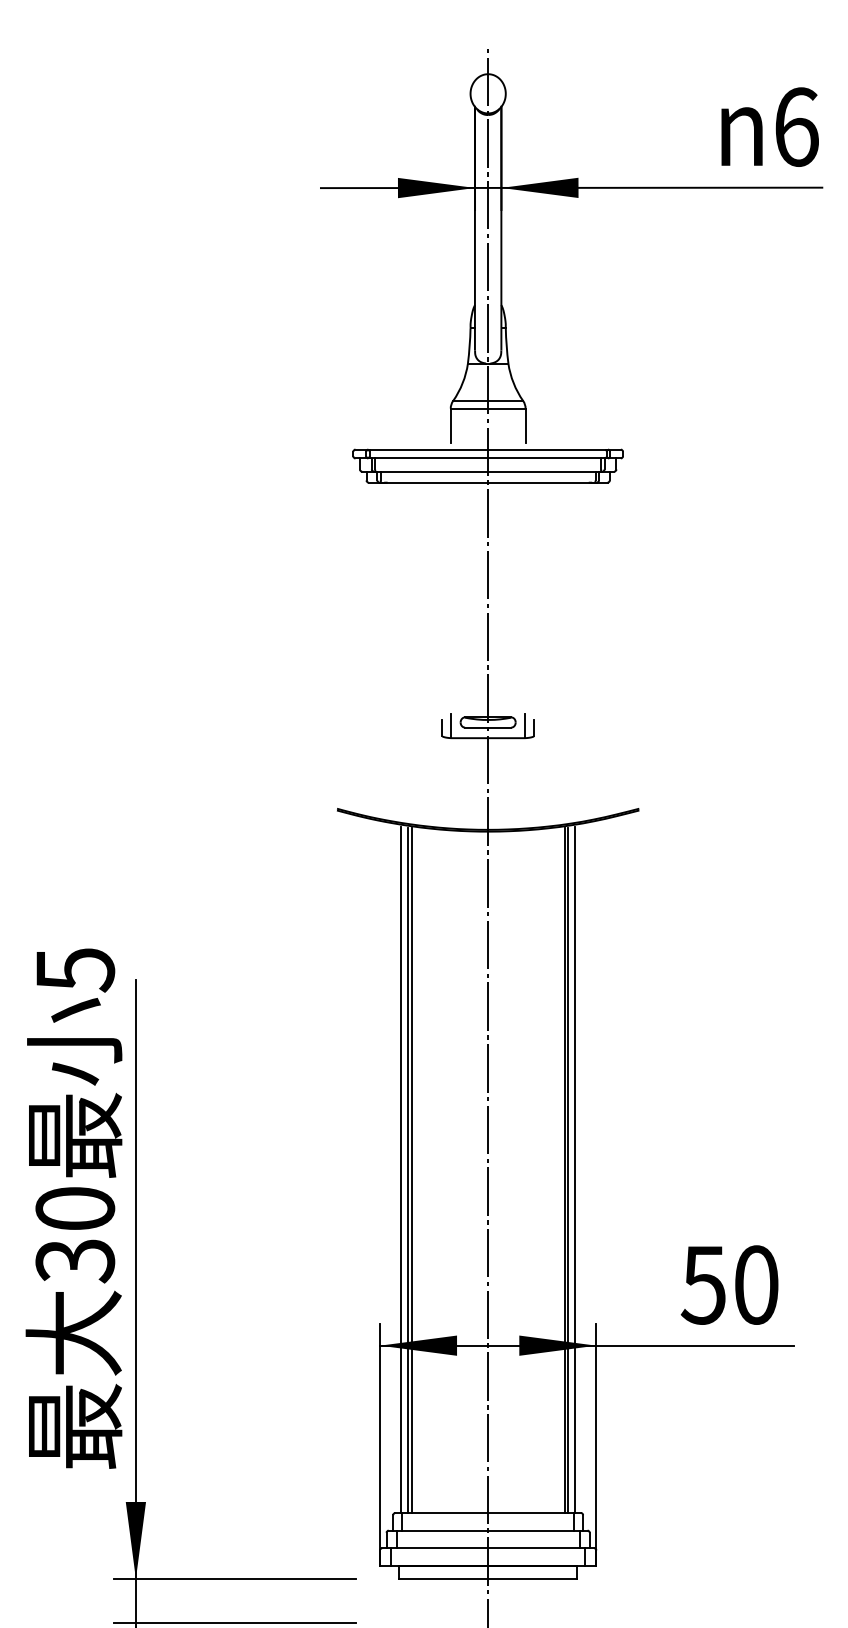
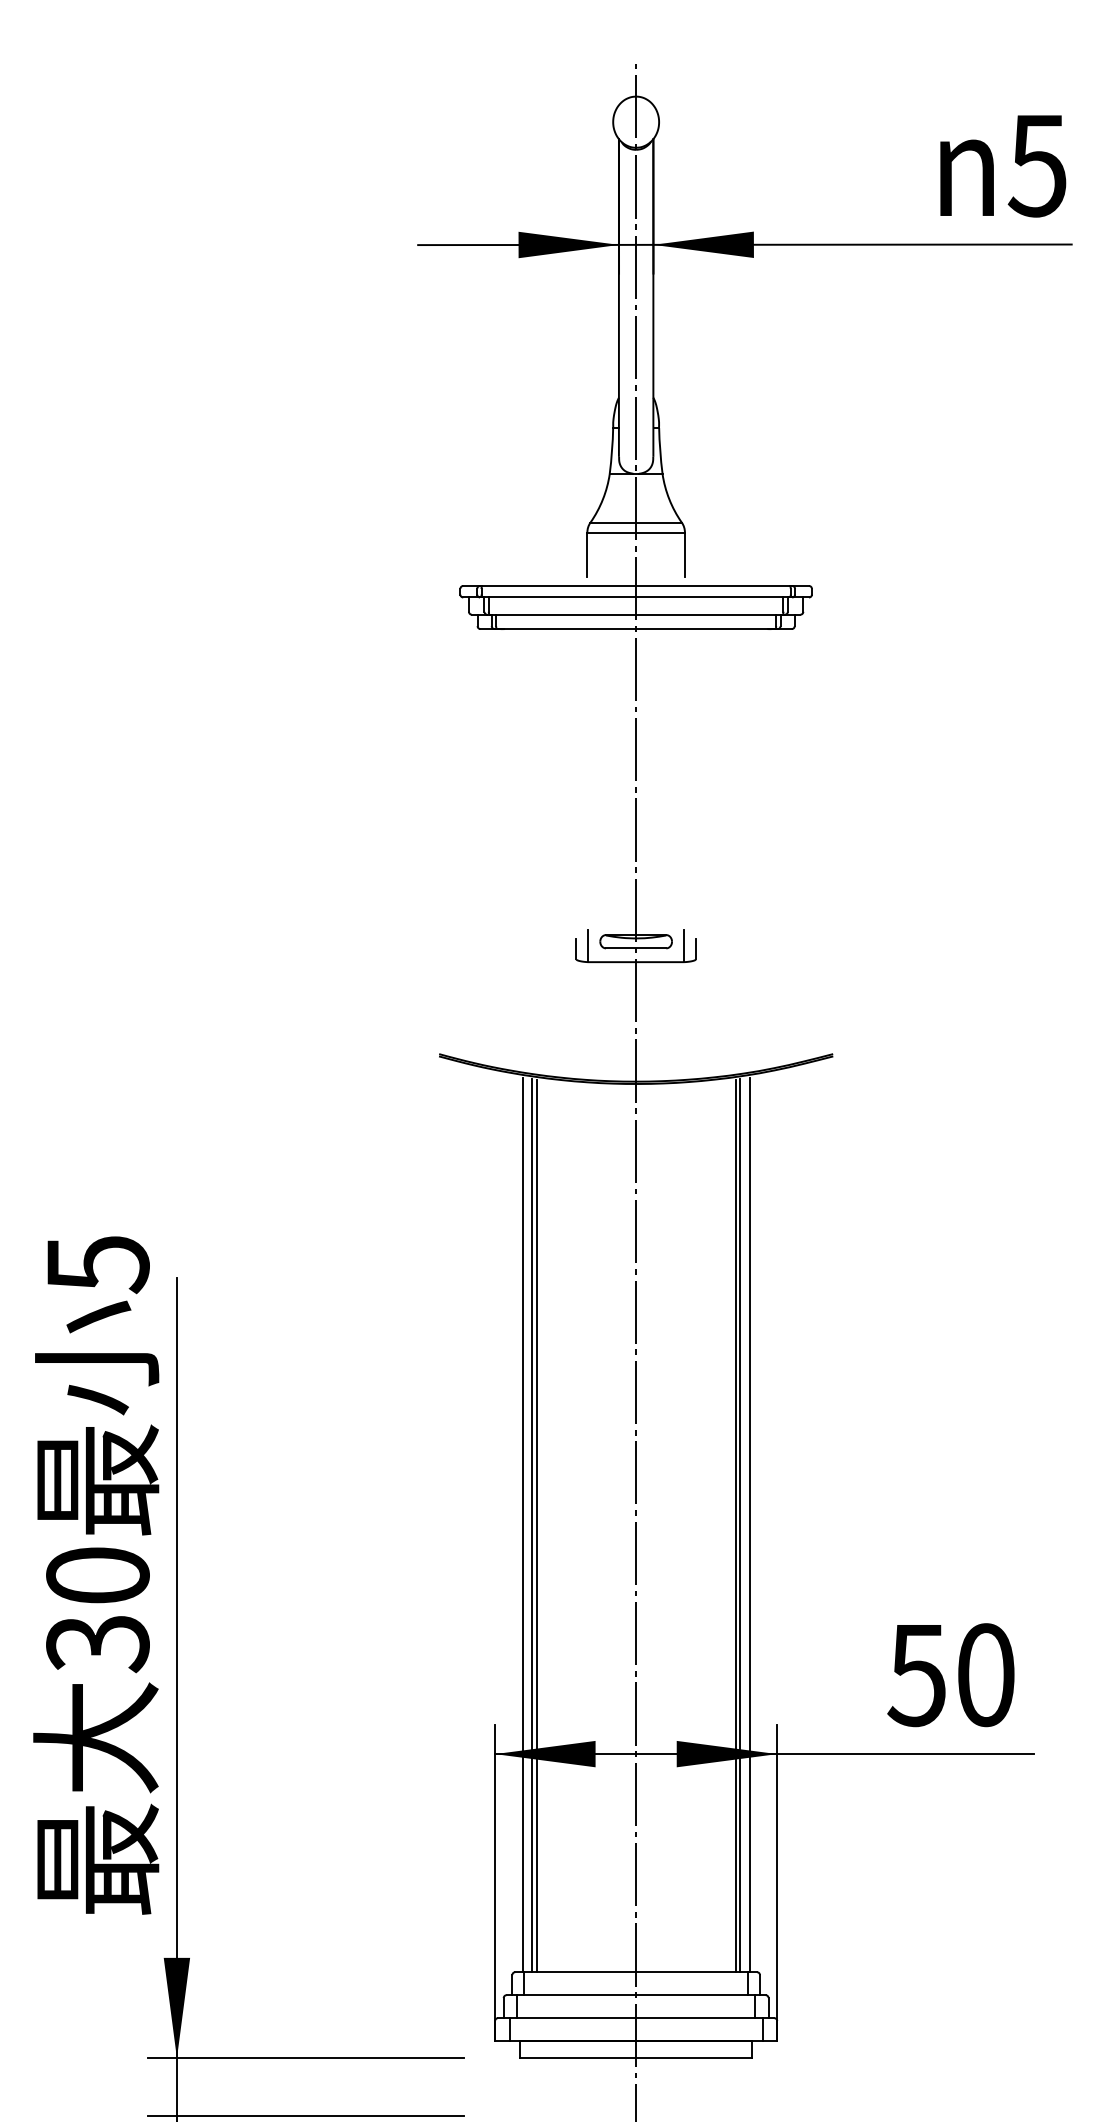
text: (796, 127) -> (1037, 165), 6 -> 5

